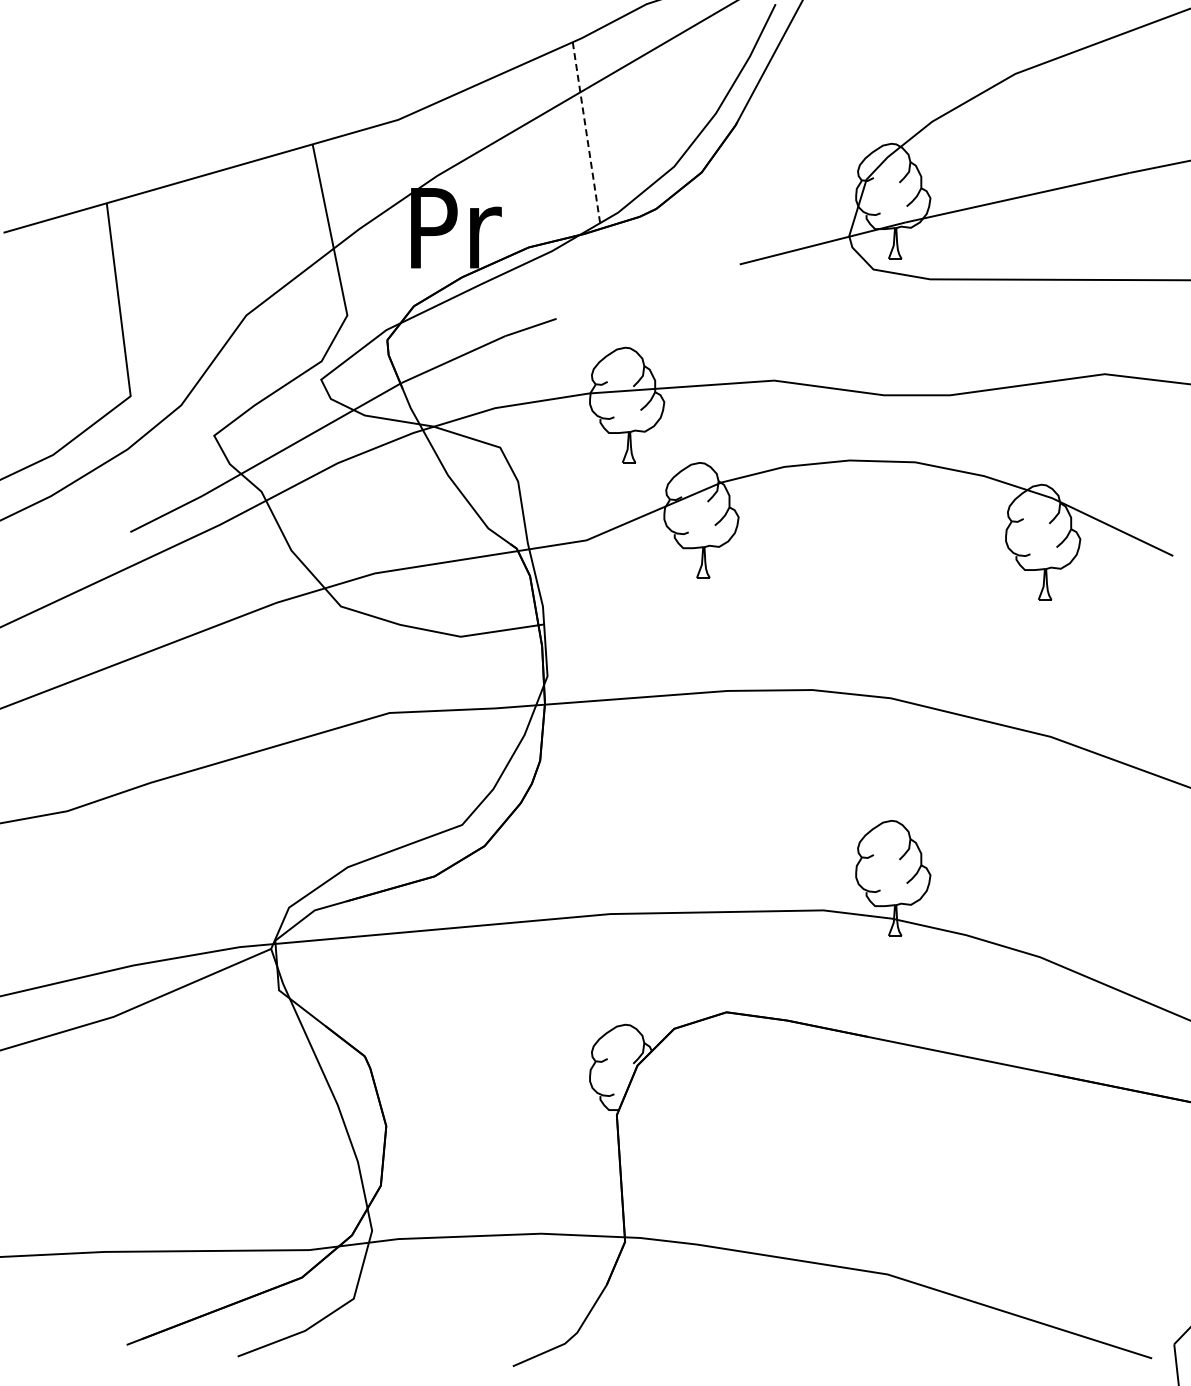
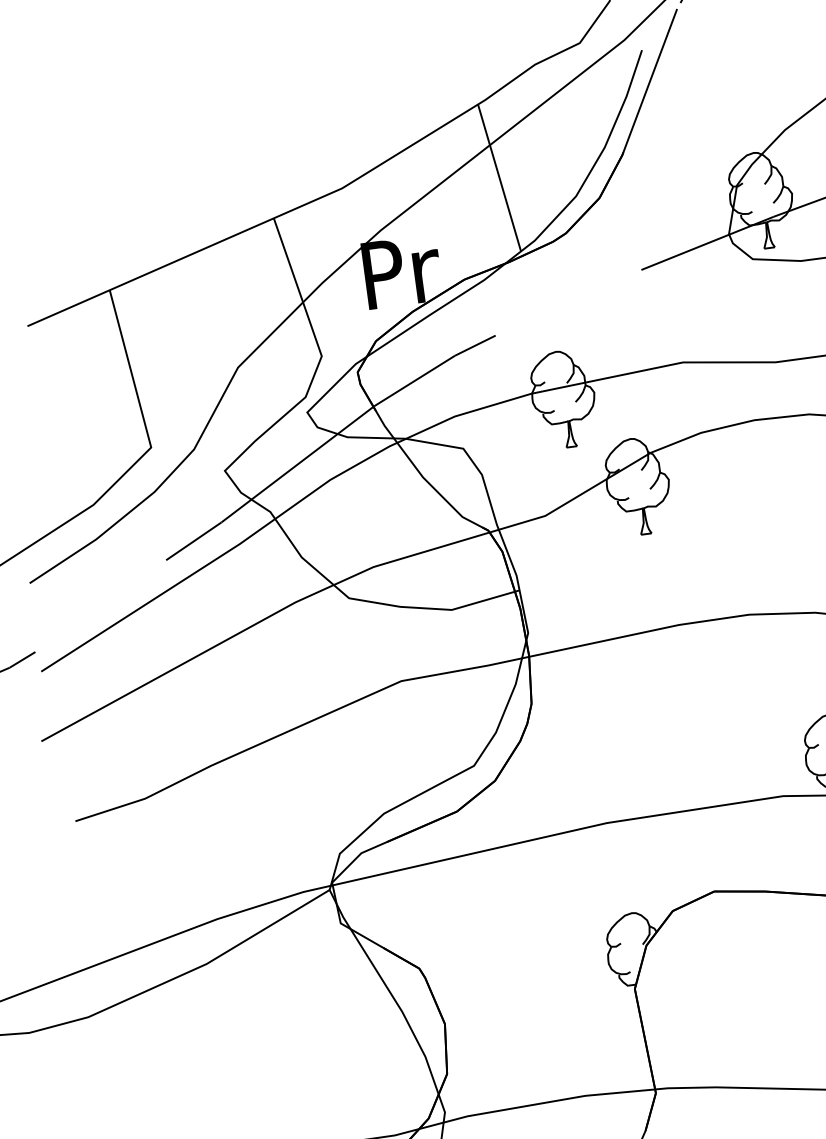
line: (586, 133) -> (499, 178), dashed -> solid

